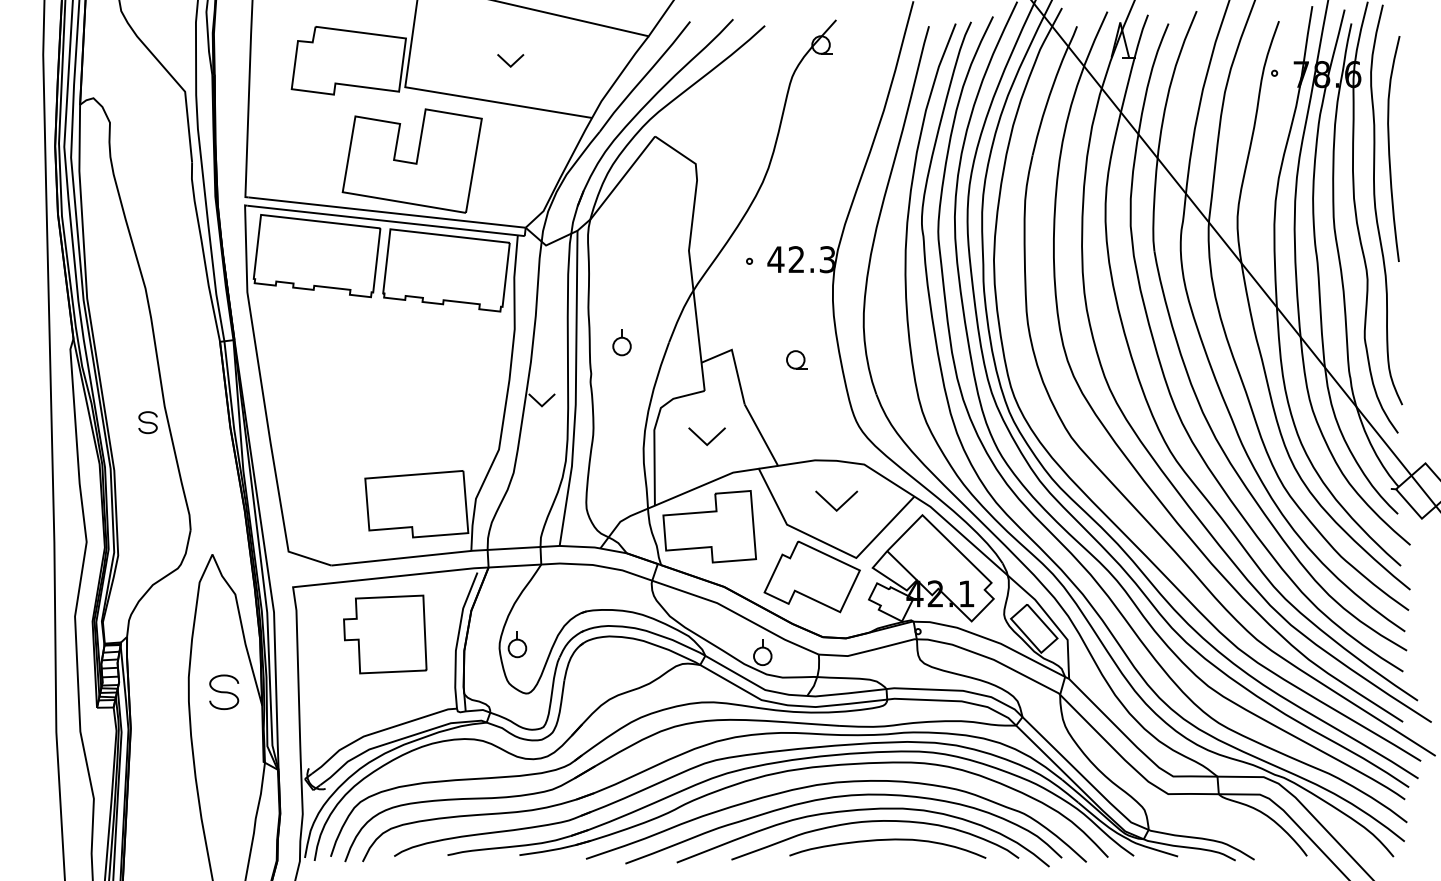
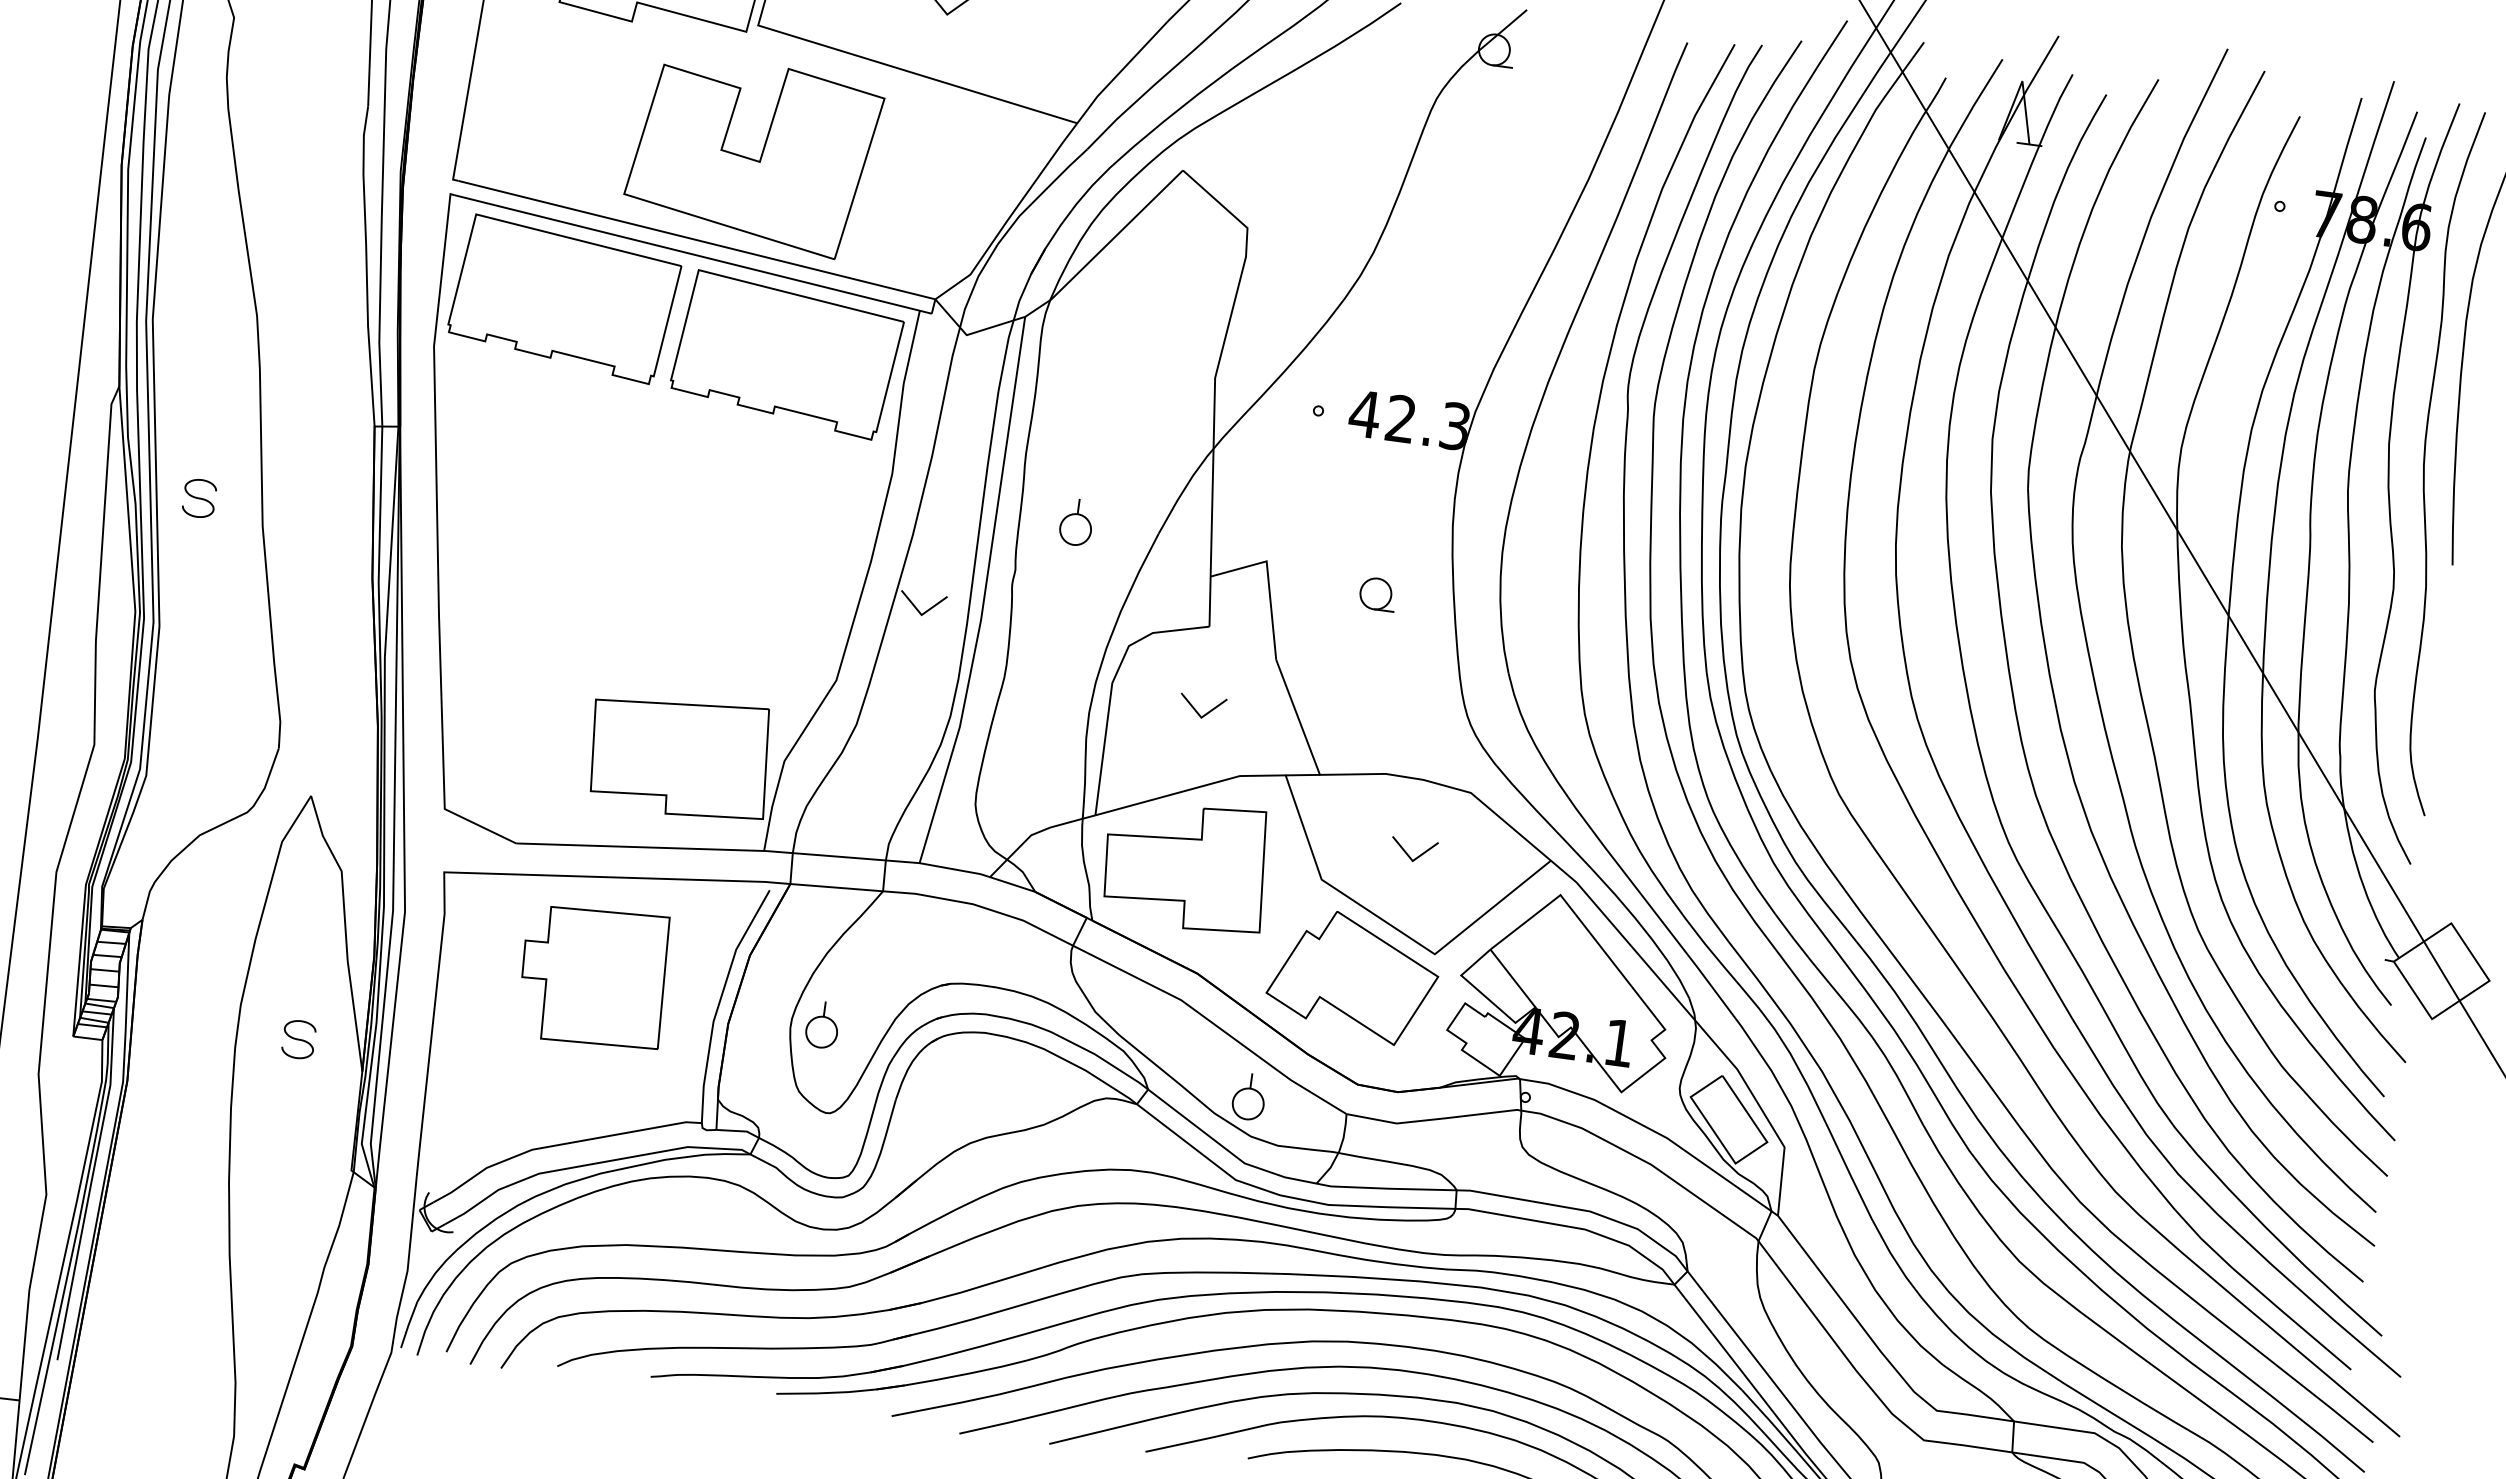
part: (147, 422) -> (198, 498), moved
part: (706, 436) -> (1201, 706), size x0.71
part: (836, 501) -> (1413, 850), size x0.62
part: (223, 692) -> (297, 1039), size x0.62

